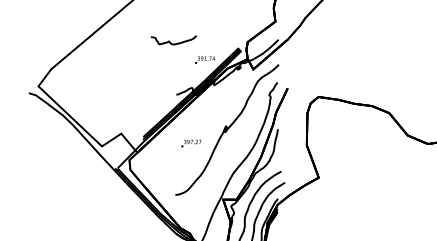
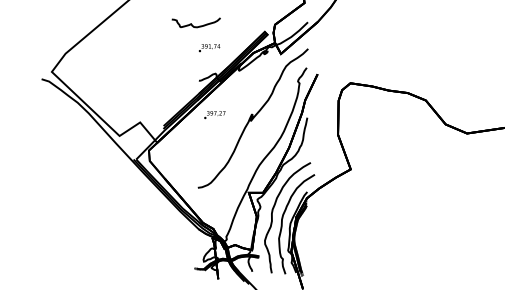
text: (205, 60) -> (209, 48), moved
text: (190, 144) -> (214, 115), moved

